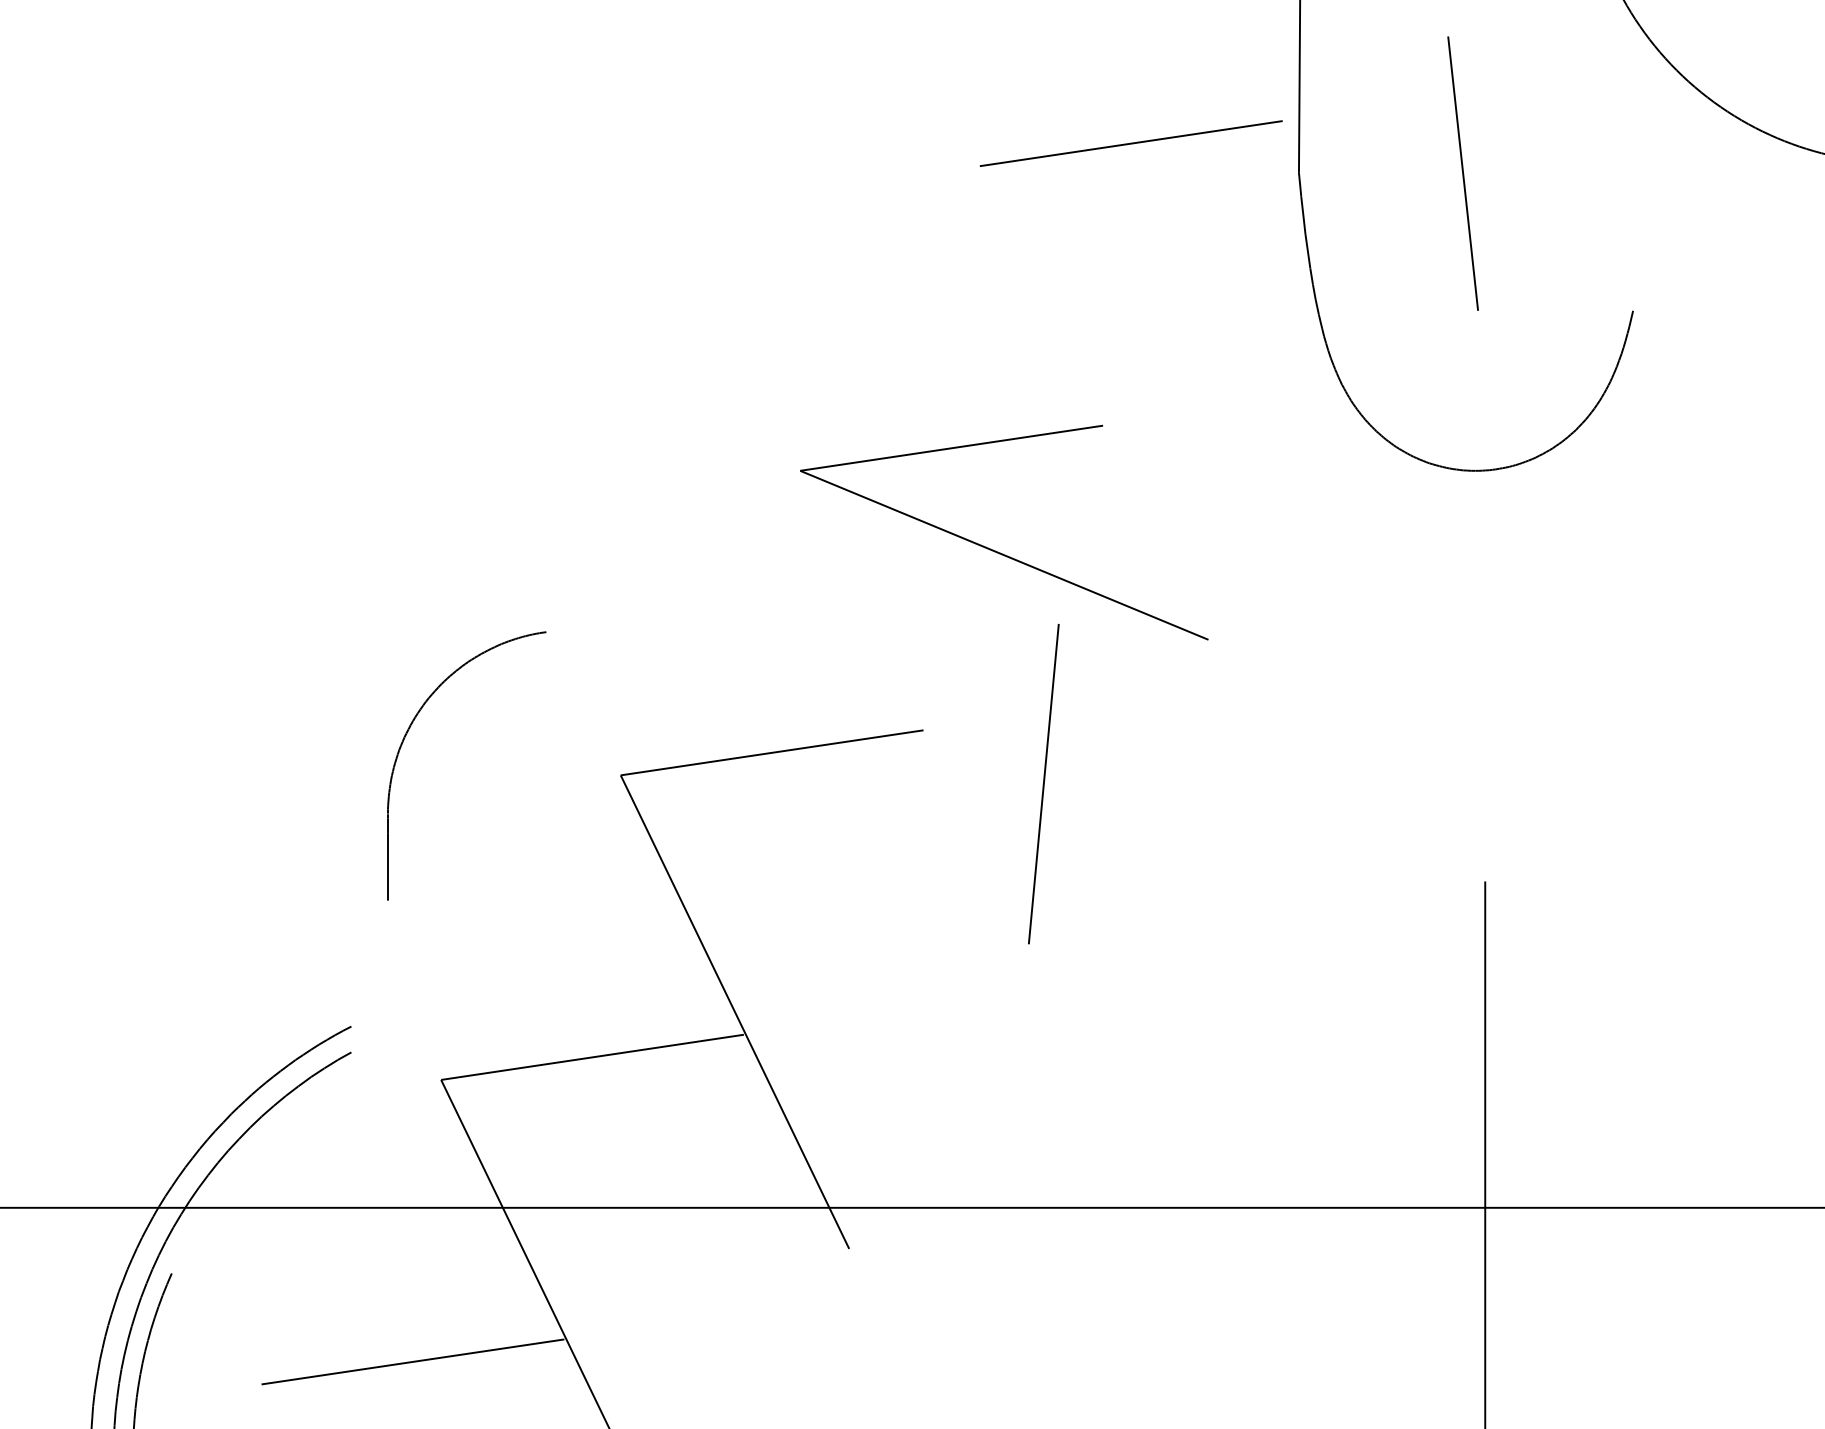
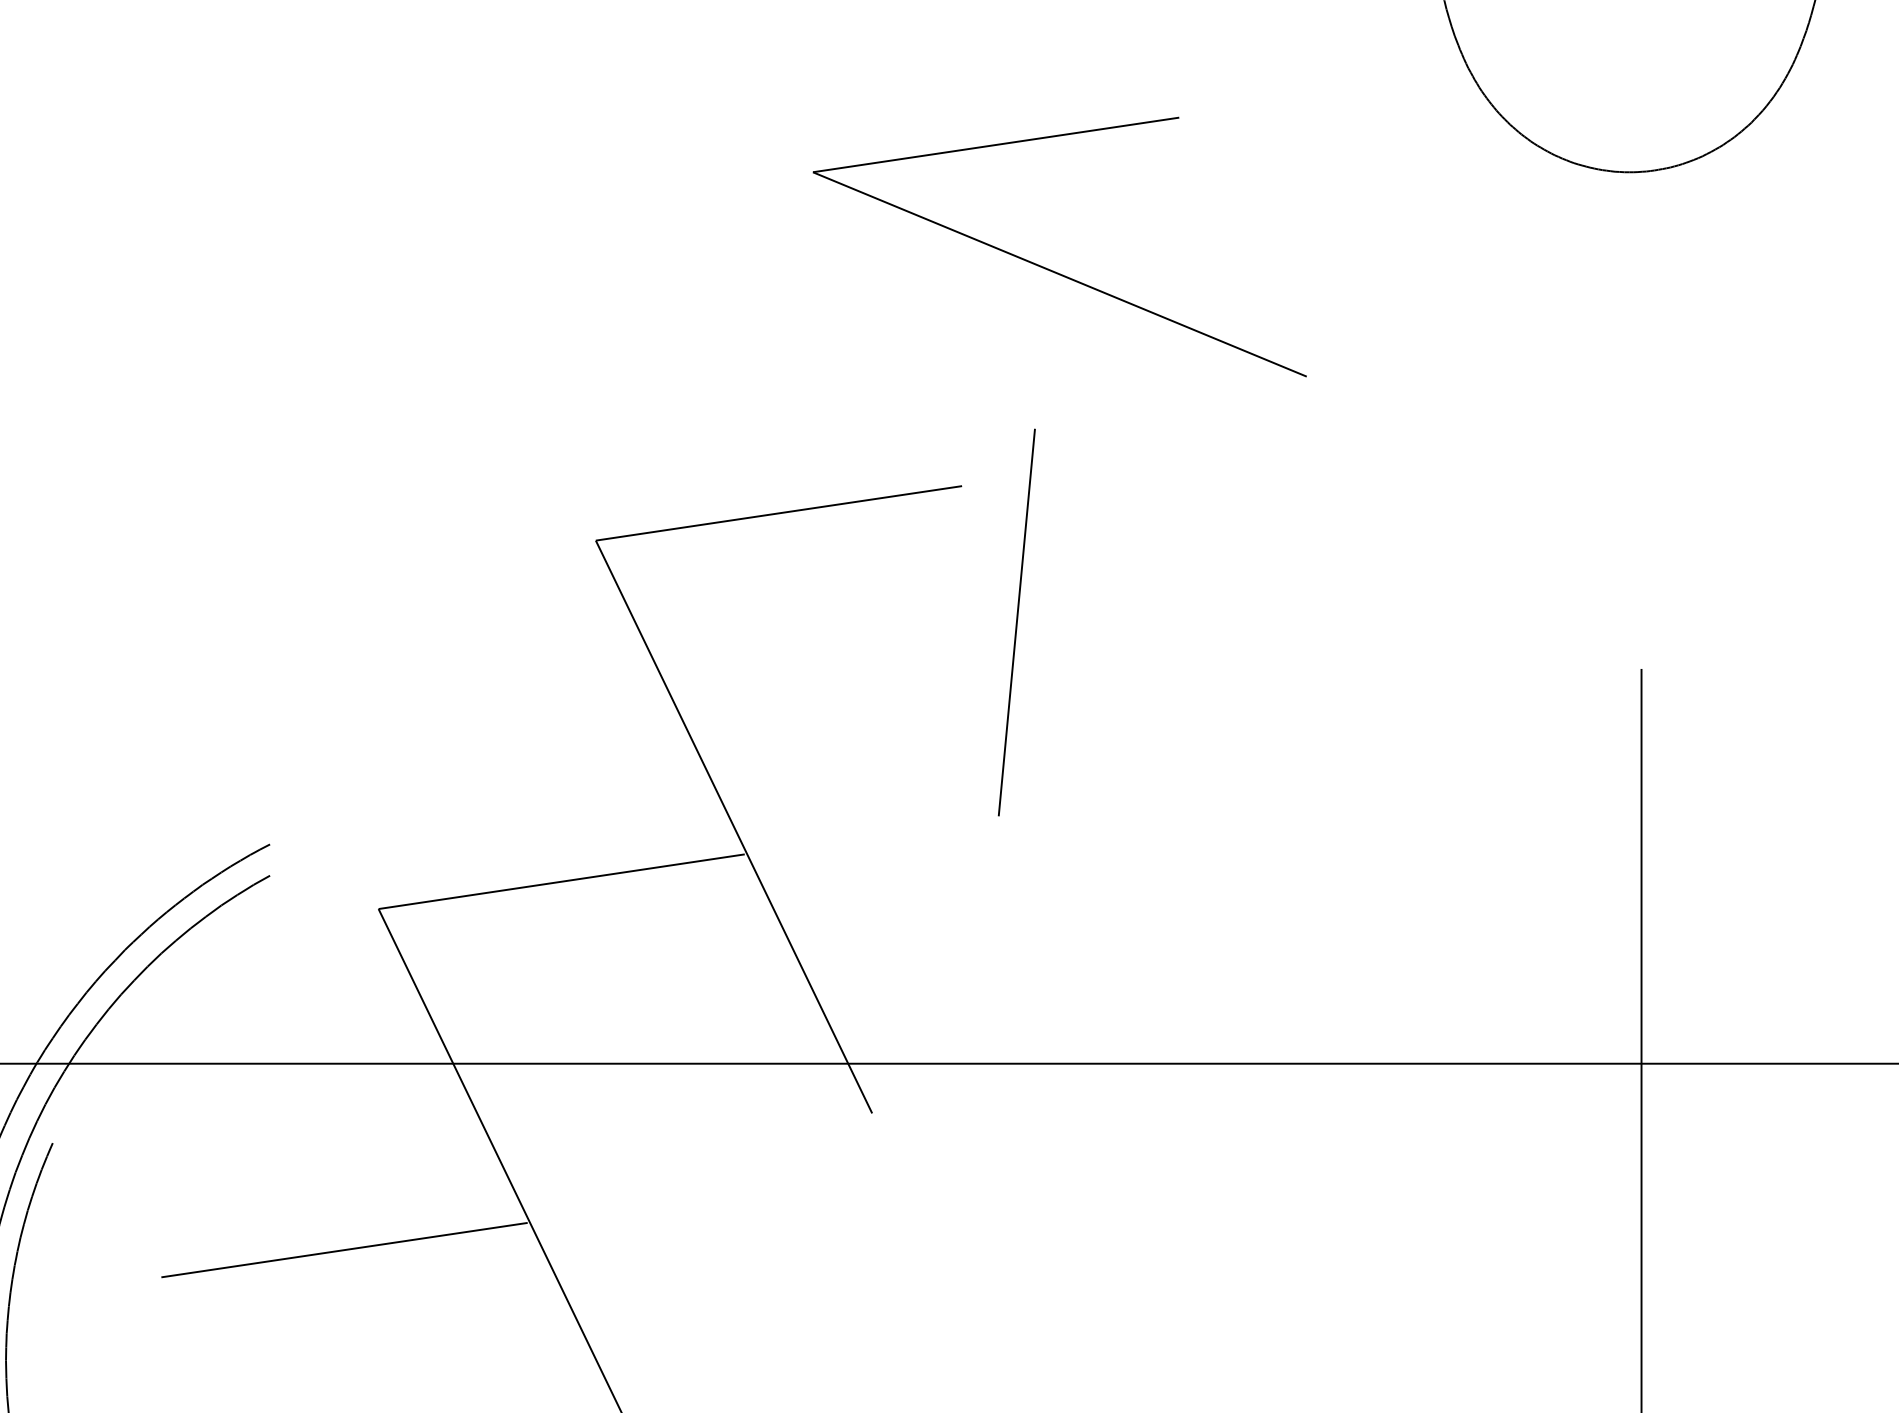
part: (404, 740) -> (334, 498), removed
line: (1043, 784) -> (1016, 623), moved

